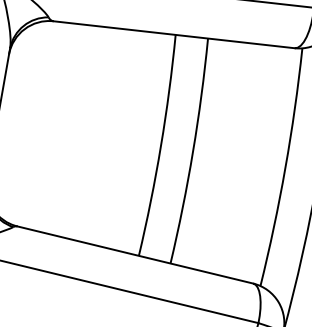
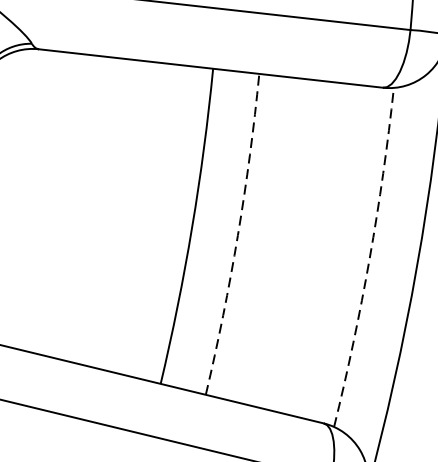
arc: (193, 151) -> (238, 235), solid -> dashed
arc: (285, 167) -> (369, 257), solid -> dashed

